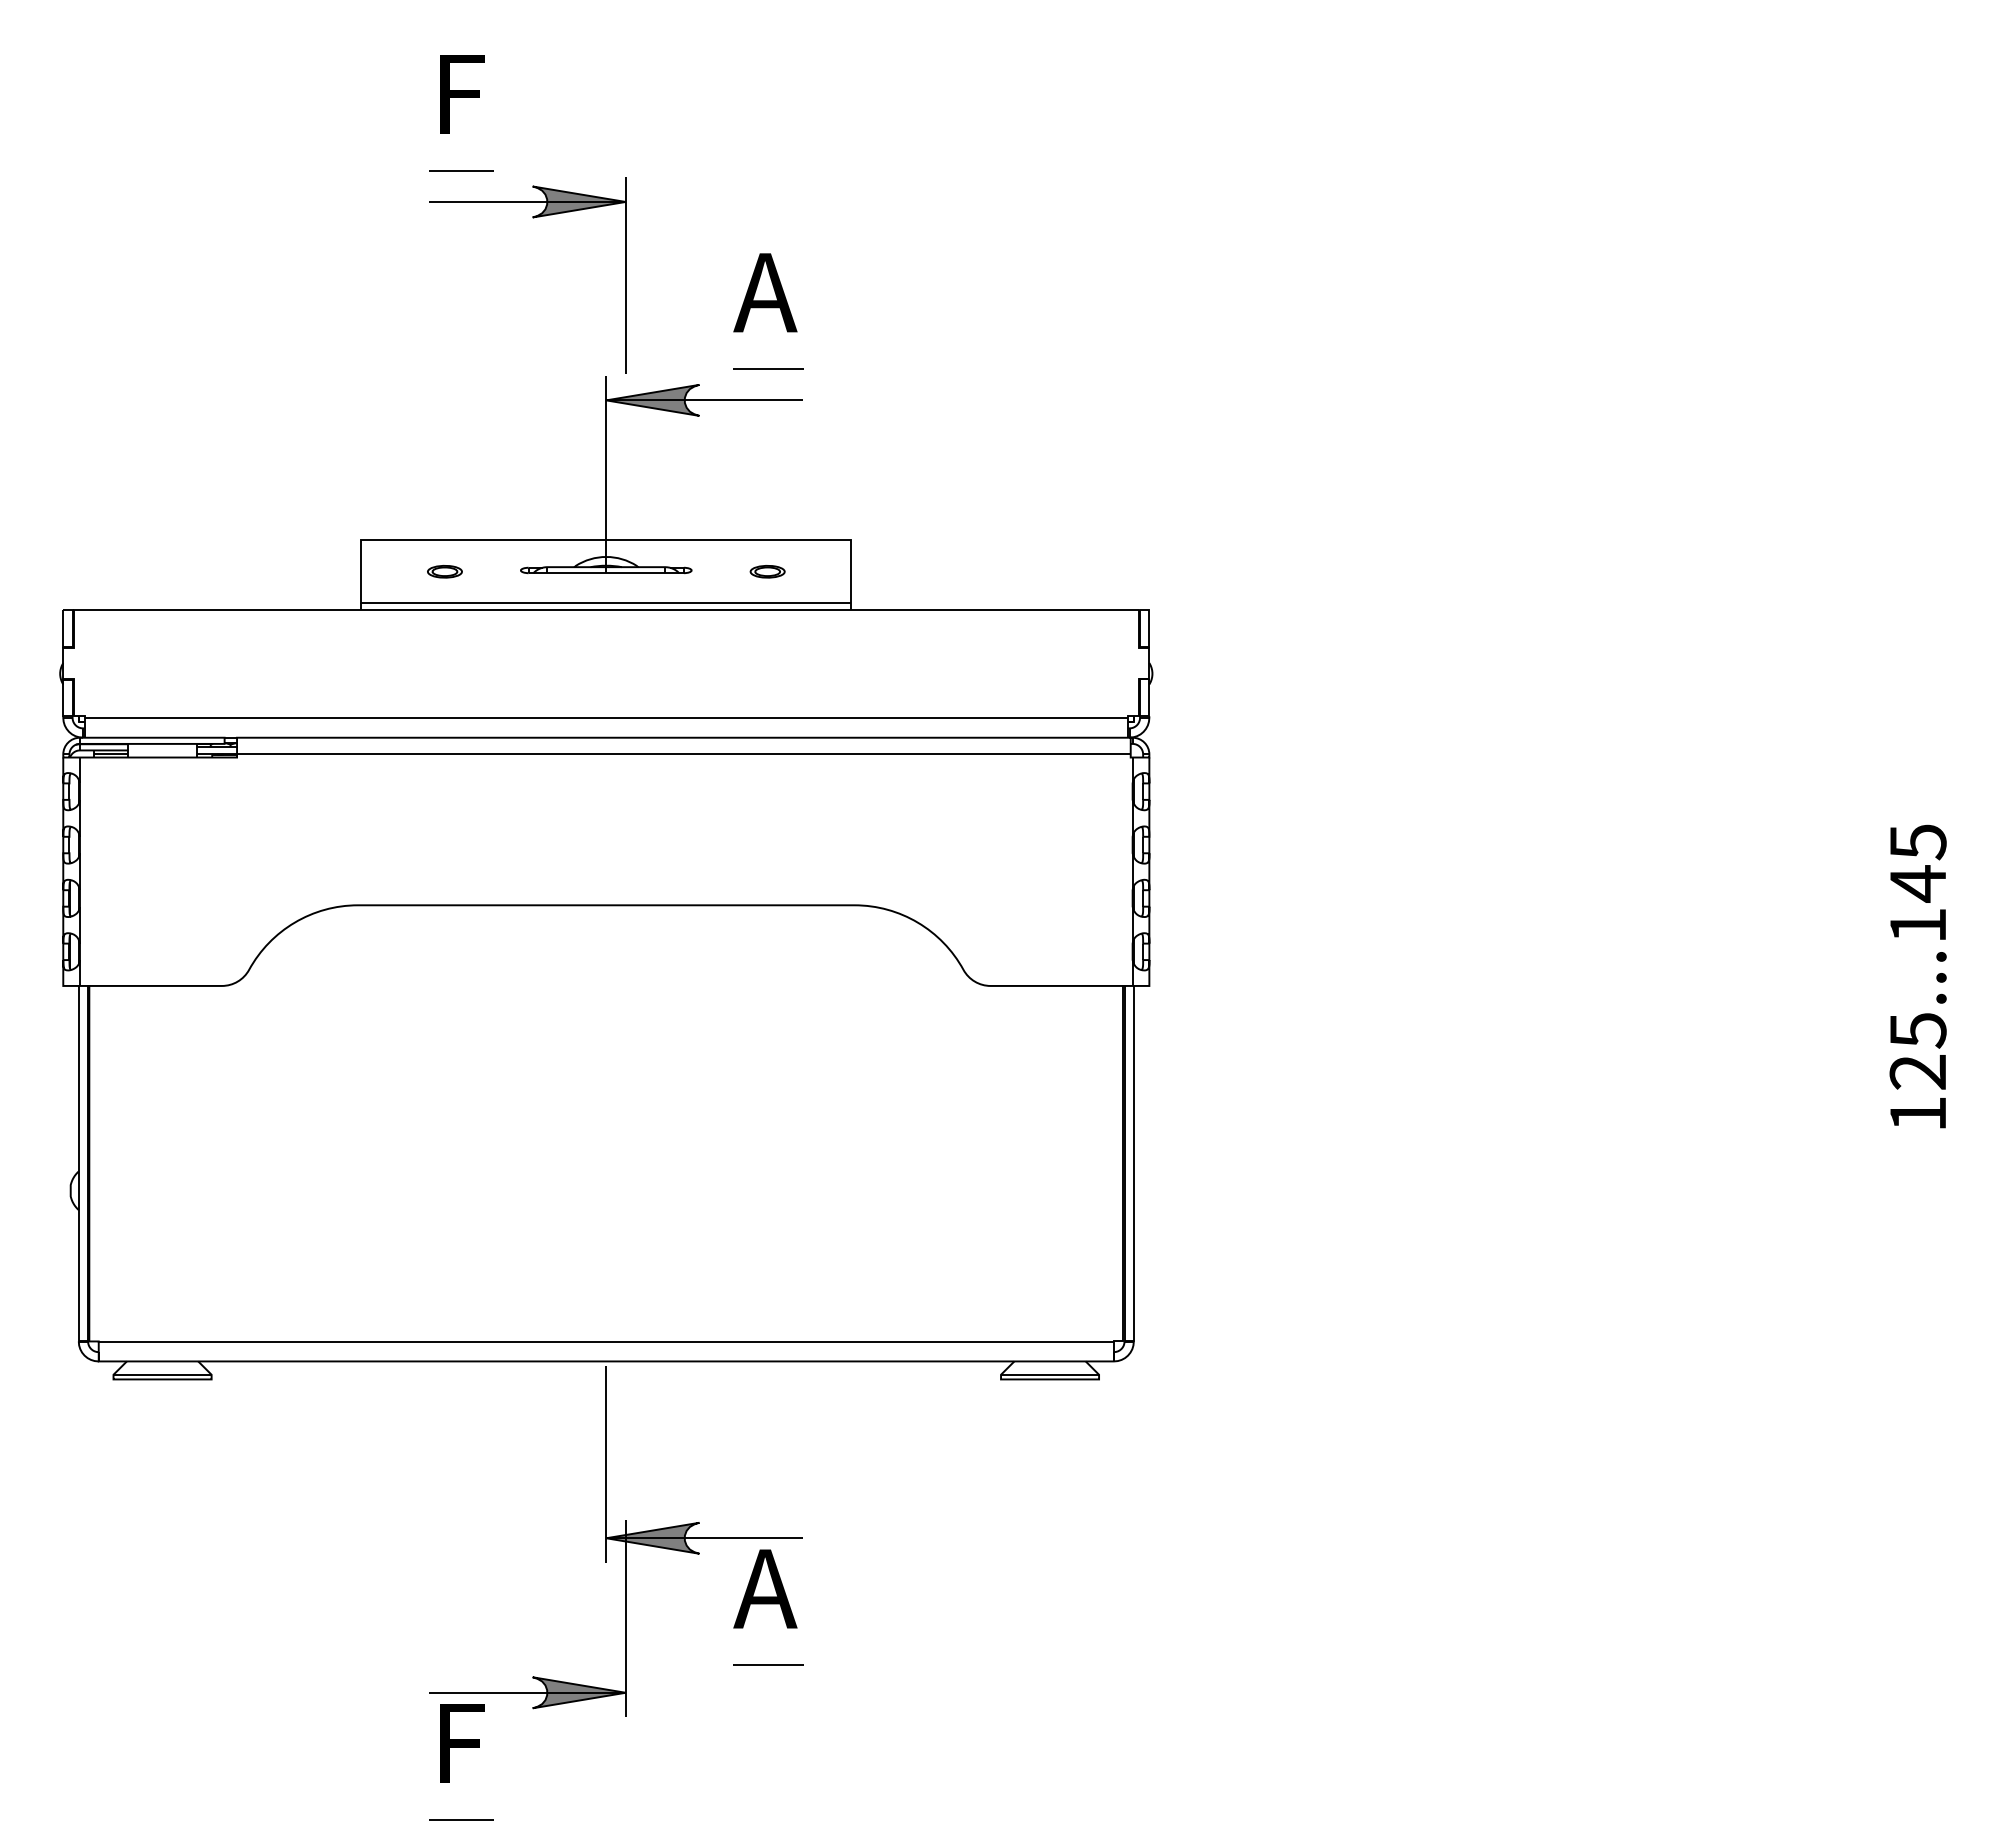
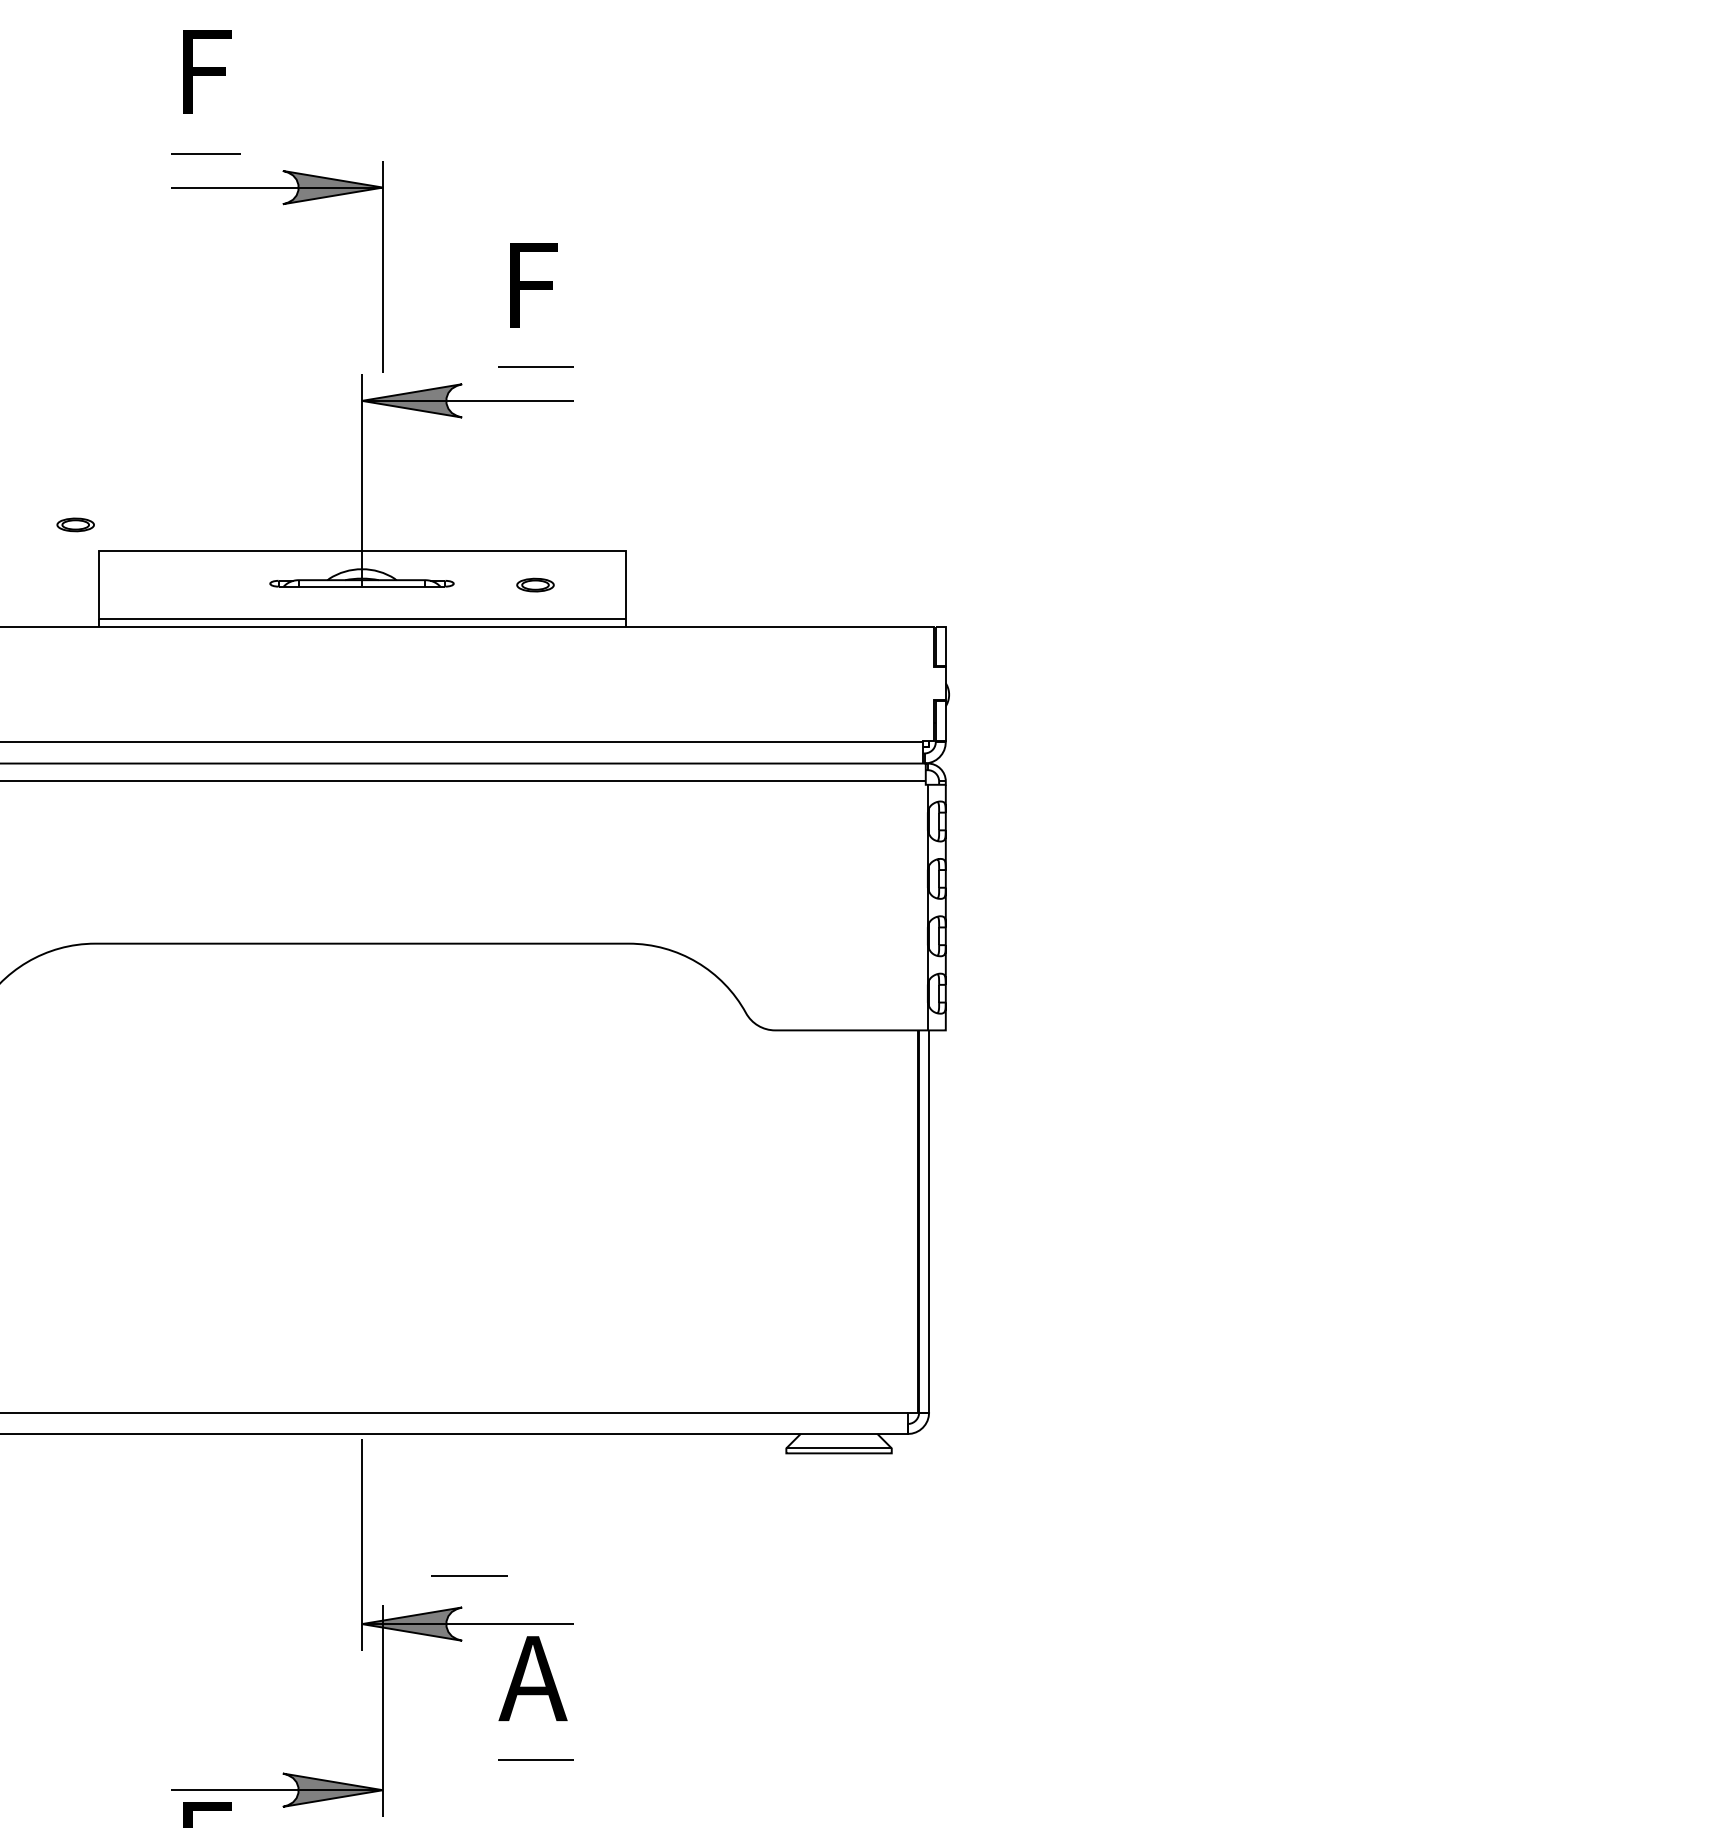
text: (765, 292) -> (533, 284), А -> F
part: (444, 571) -> (75, 524), moved
line: (706, 1492) -> (469, 1574), added

